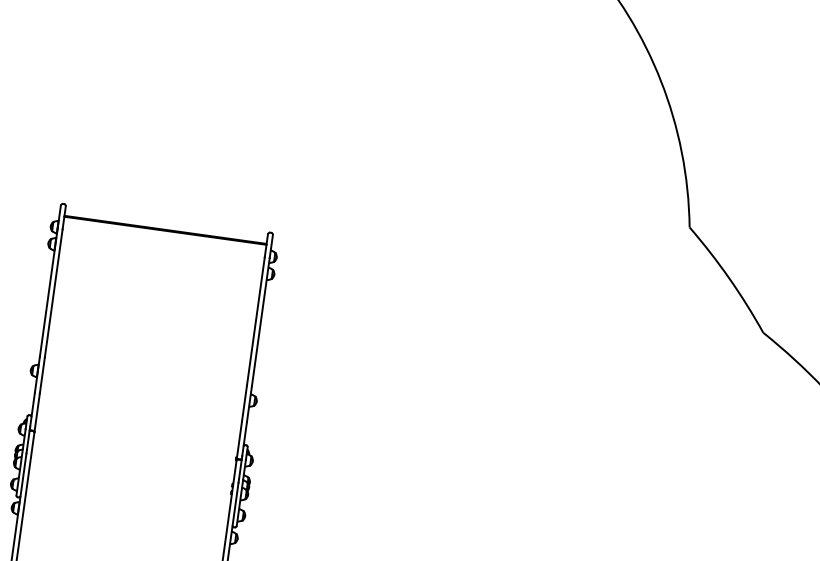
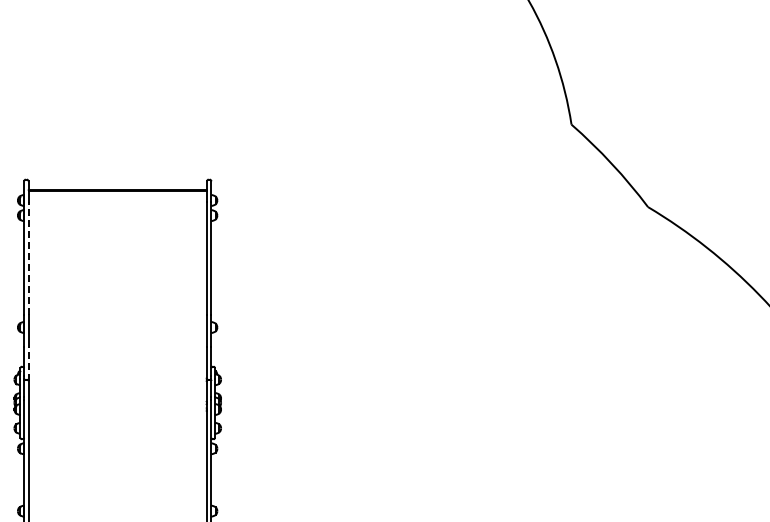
line: (53, 293) -> (28, 258), solid -> dashed
line: (37, 412) -> (28, 363), solid -> dashed

